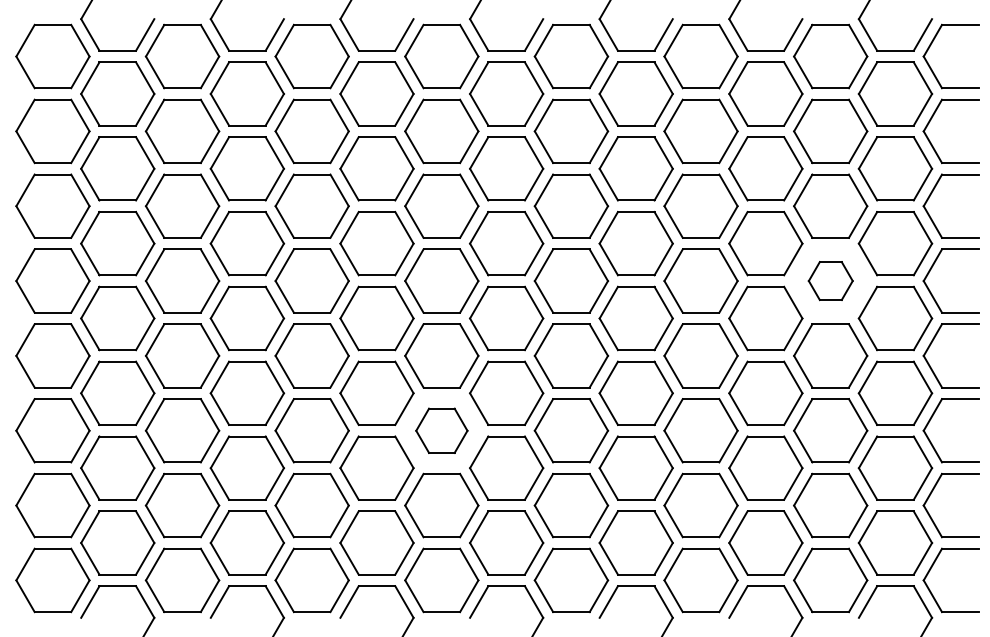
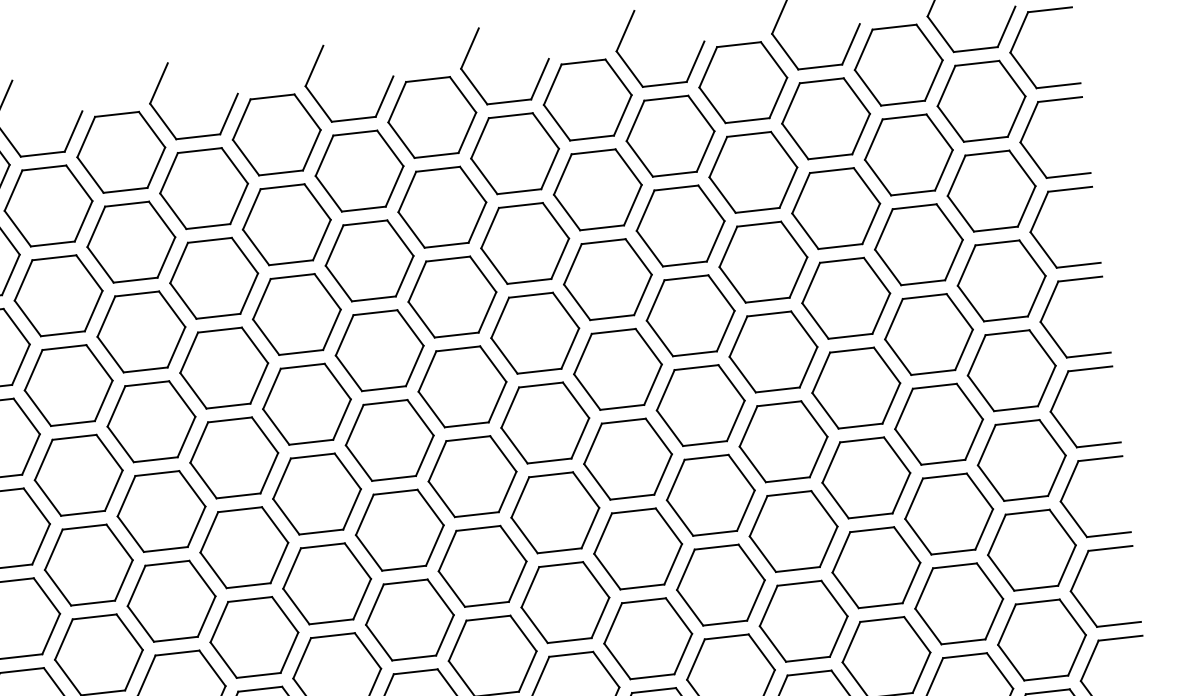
part: (830, 280) -> (928, 333), size x1.67
part: (441, 430) -> (482, 566), size x1.43

